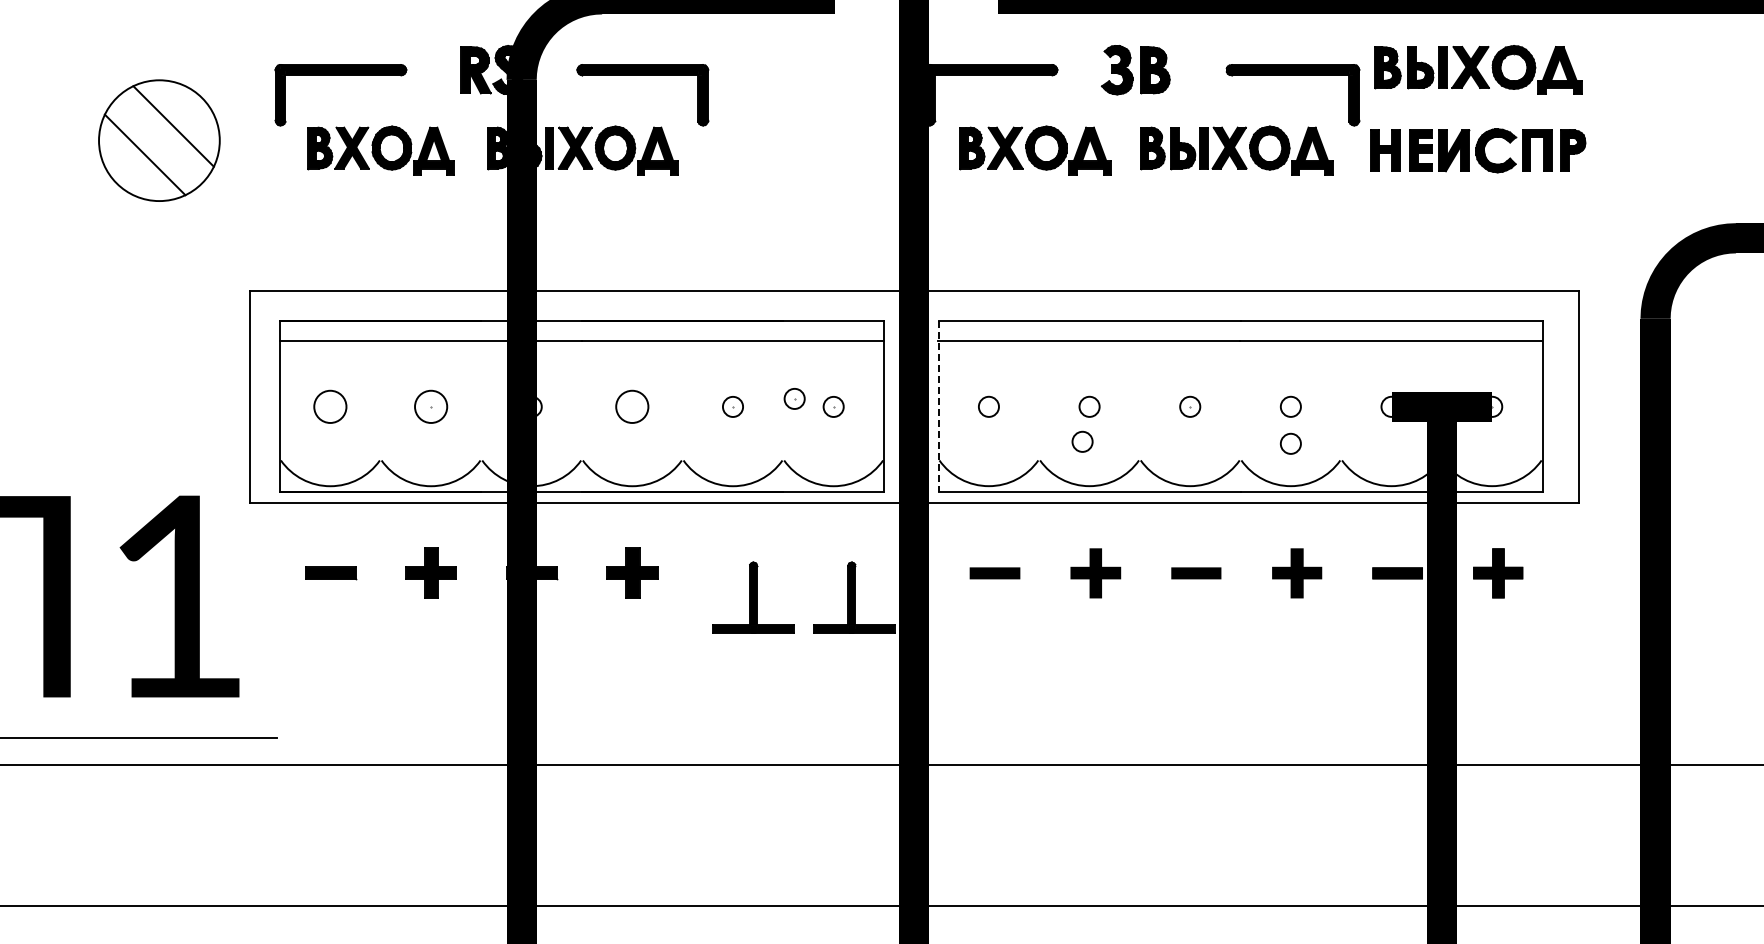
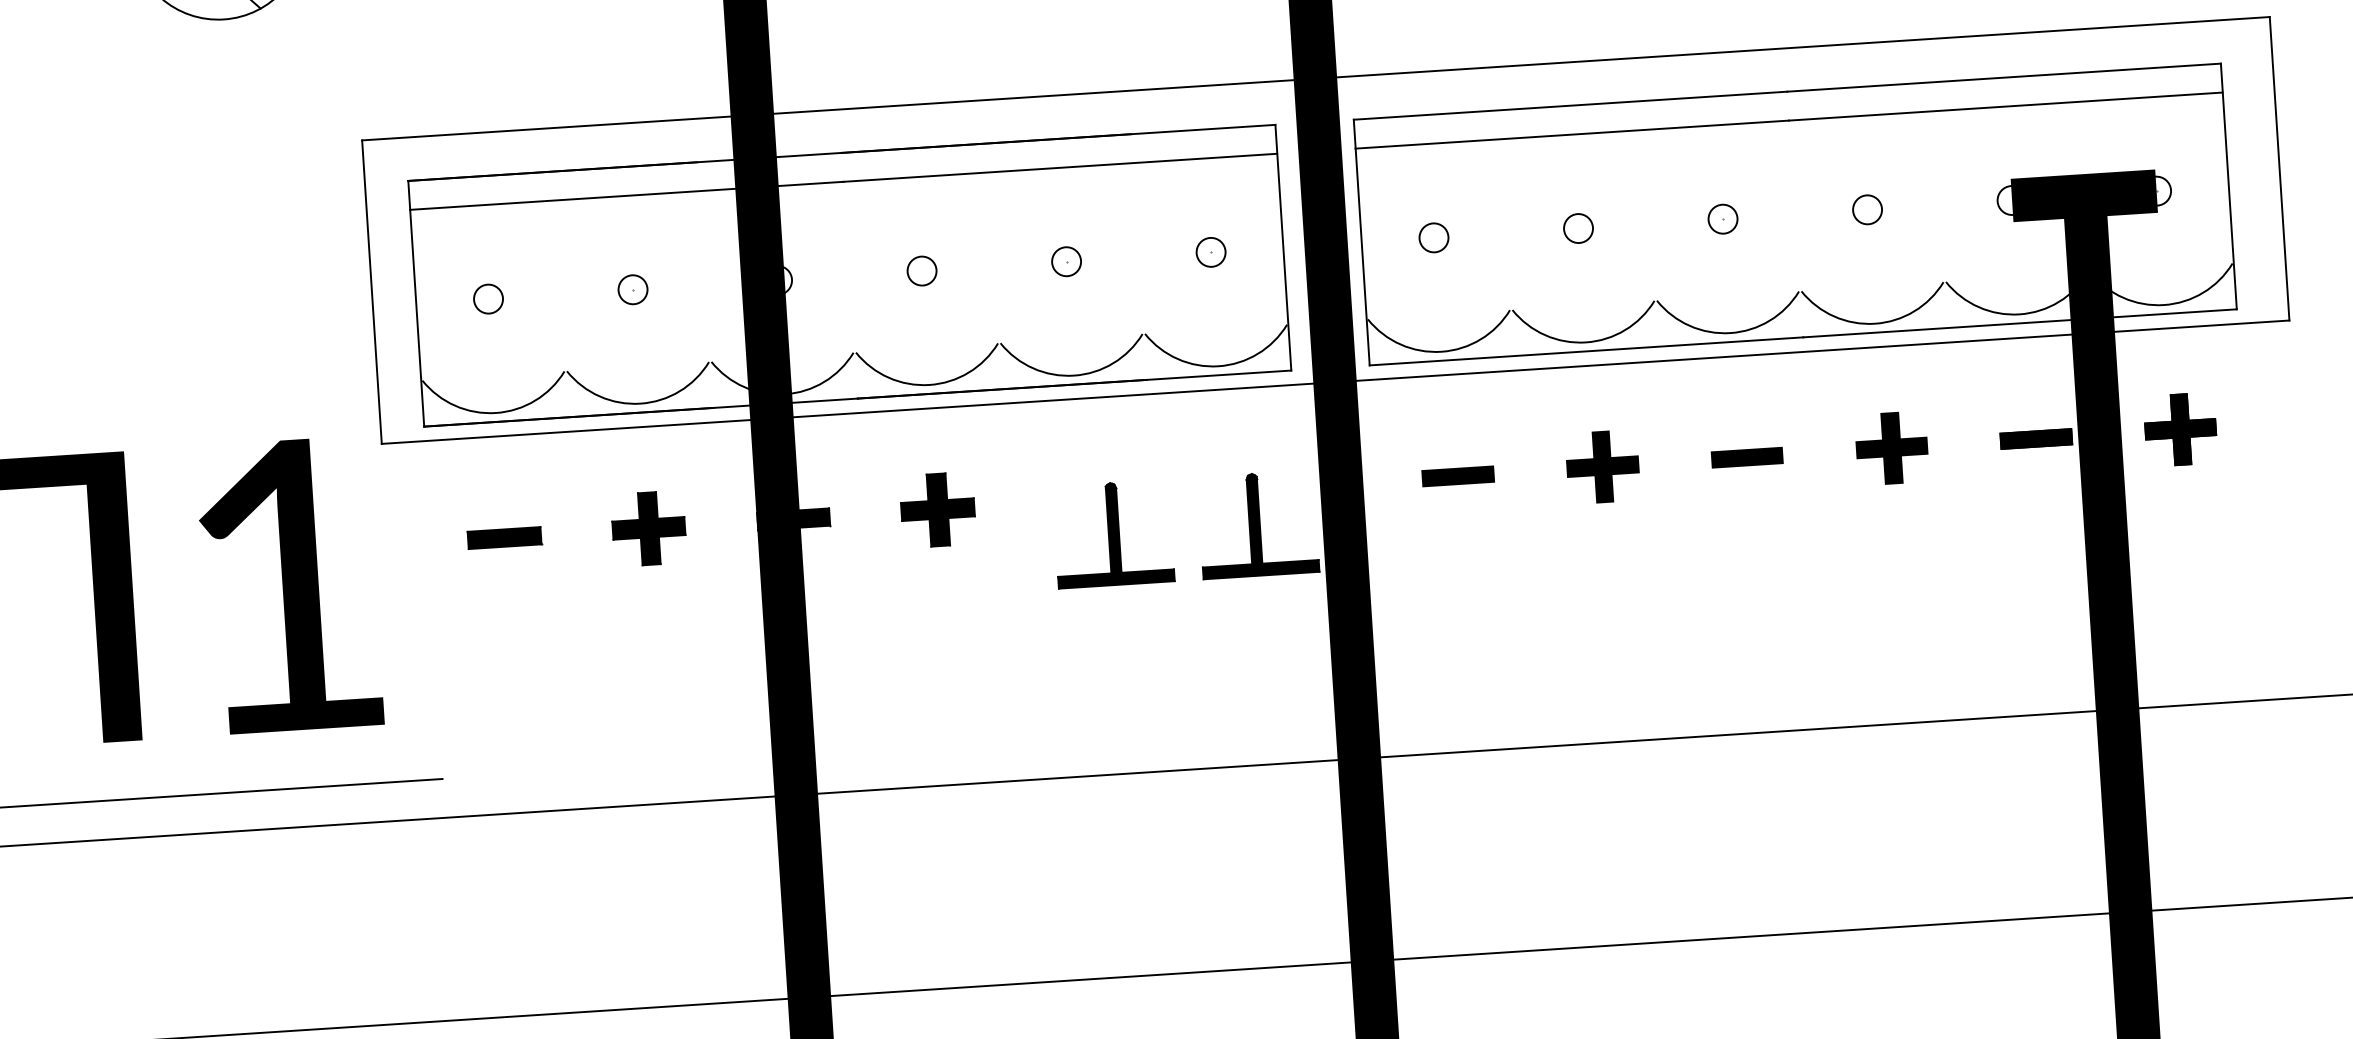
part: (794, 398) -> (1154, 243), removed
circle: (330, 406) -> (488, 298), size x0.62
part: (430, 406) -> (632, 289), size x0.62
circle: (632, 406) -> (922, 270), size x0.62
line: (938, 406) -> (1361, 242), dashed -> solid
circle: (1082, 441) -> (1571, 278), removed
circle: (1290, 443) -> (1870, 262), removed

